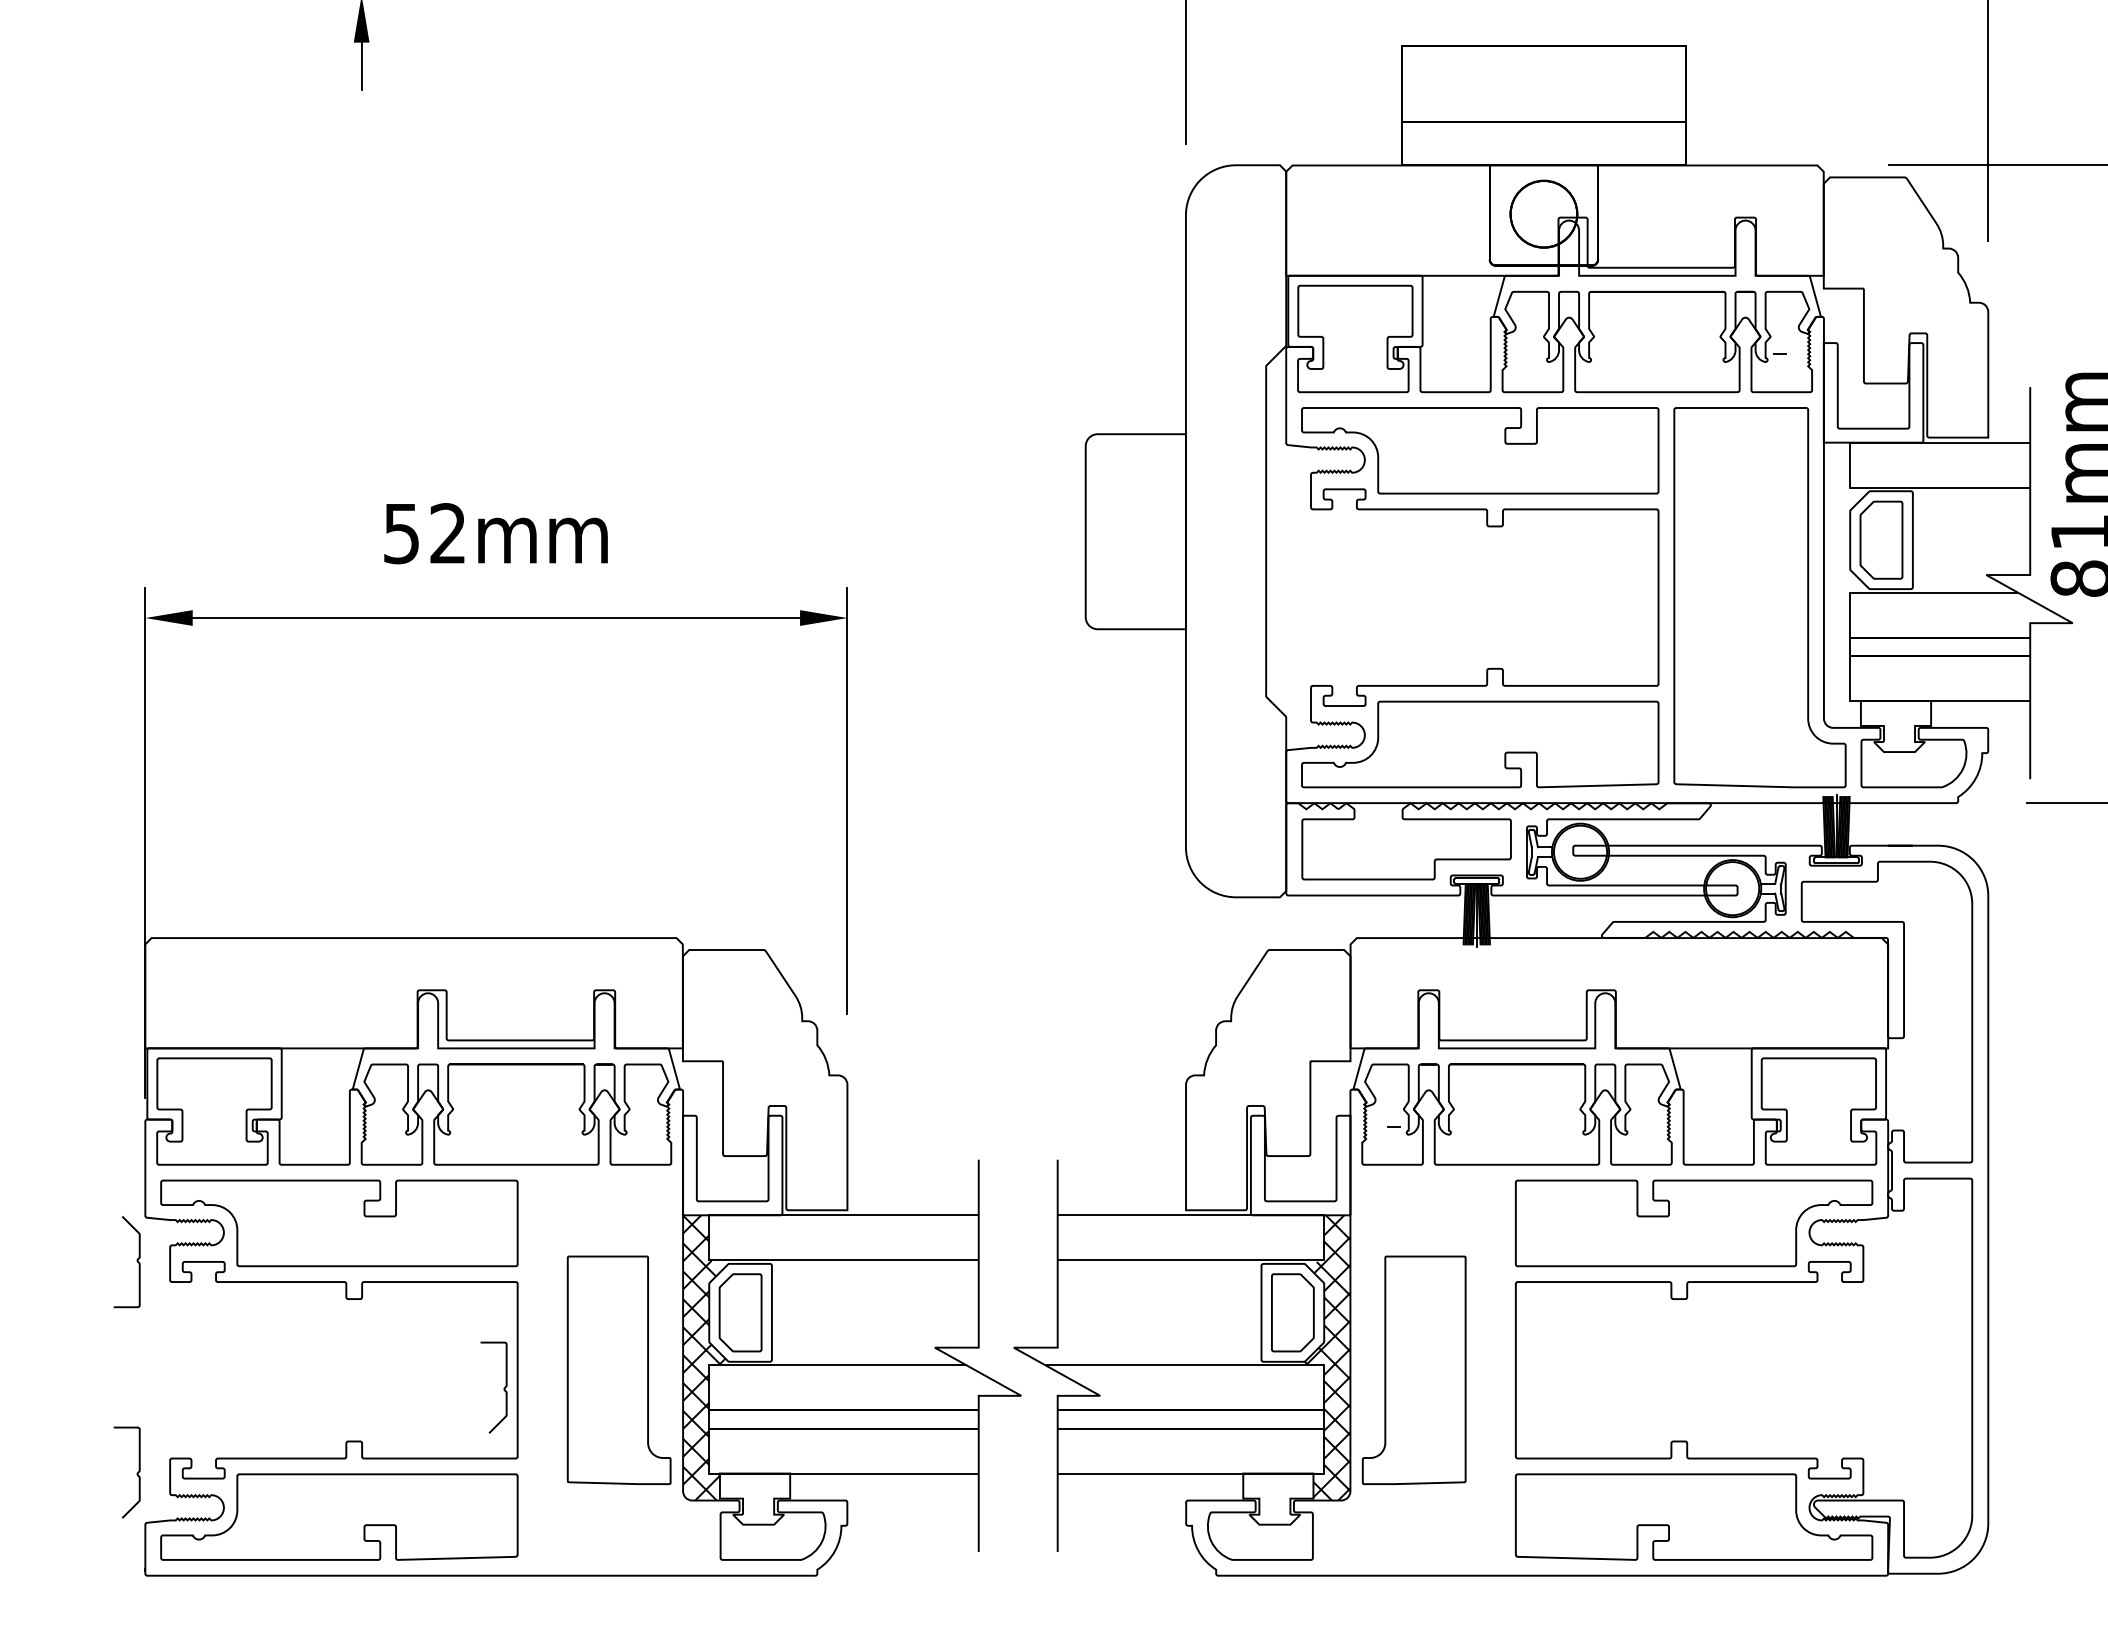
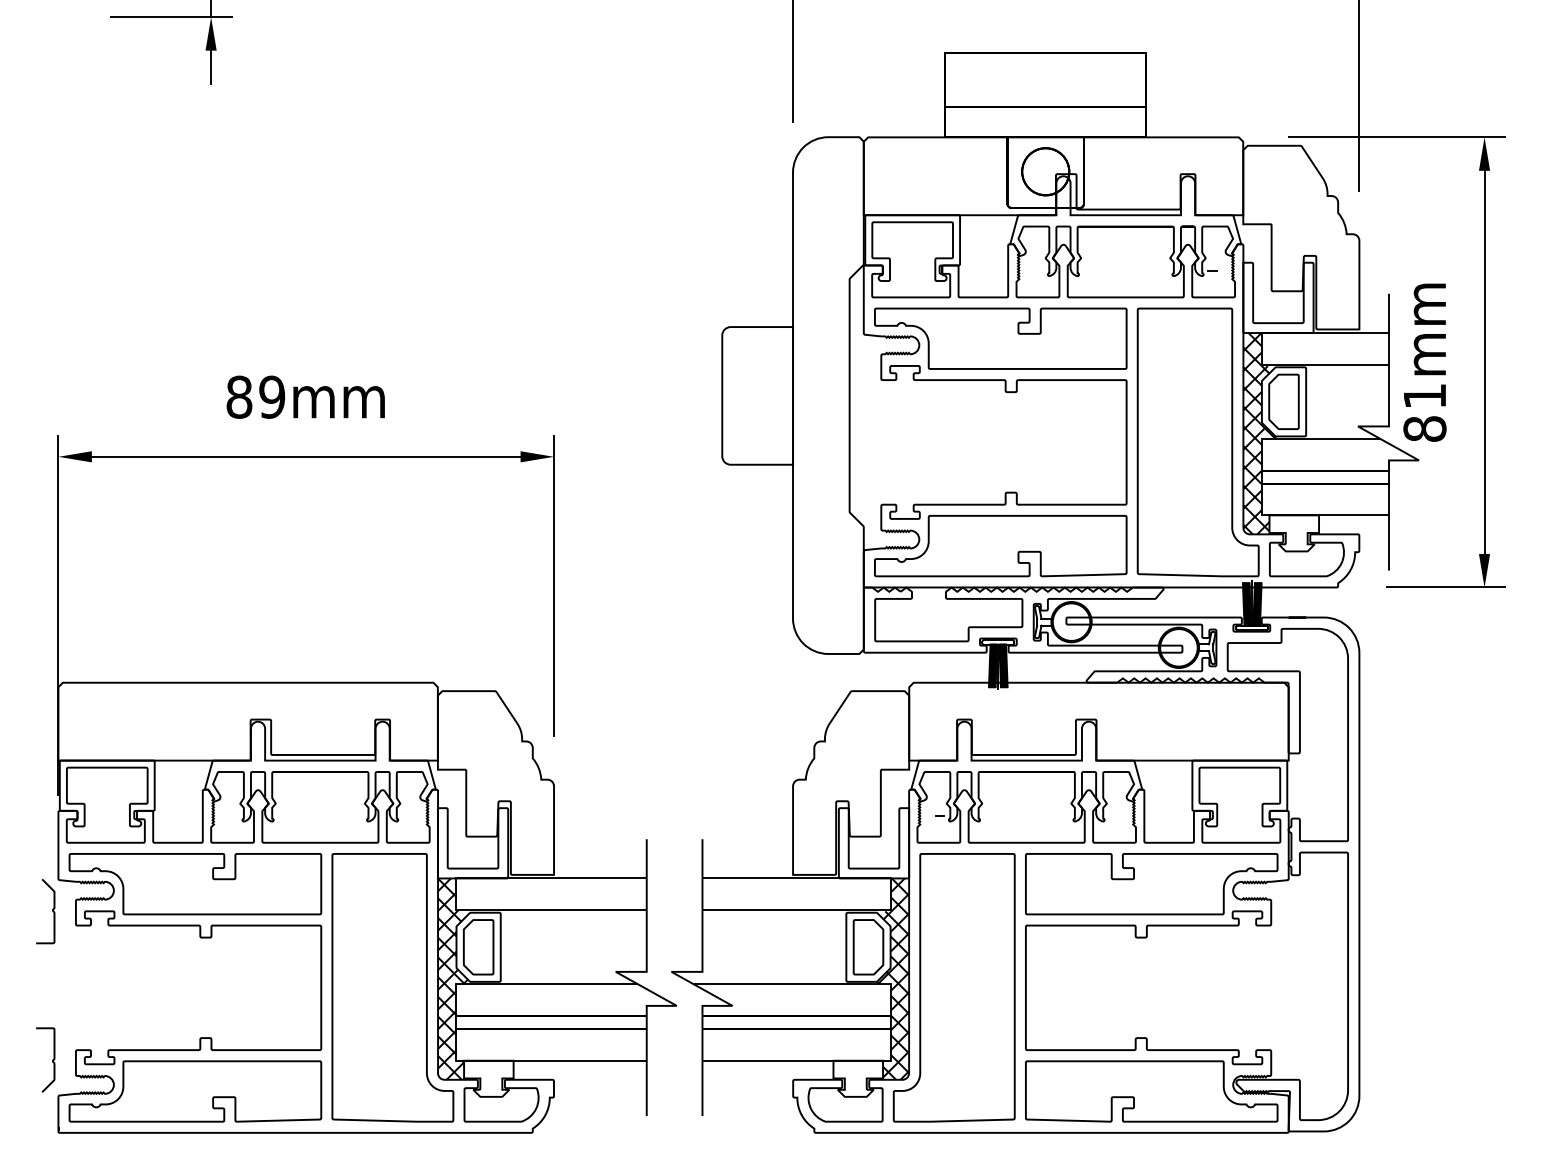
text: (424, 532) -> (255, 396), 52mm -> 89mm
hatch: (1846, 584) -> (1259, 433), added
part: (618, 1369) -> (392, 987), size x1.67
part: (1413, 1369) -> (953, 987), size x1.67
curve: (503, 1386) -> (311, 999), removed

